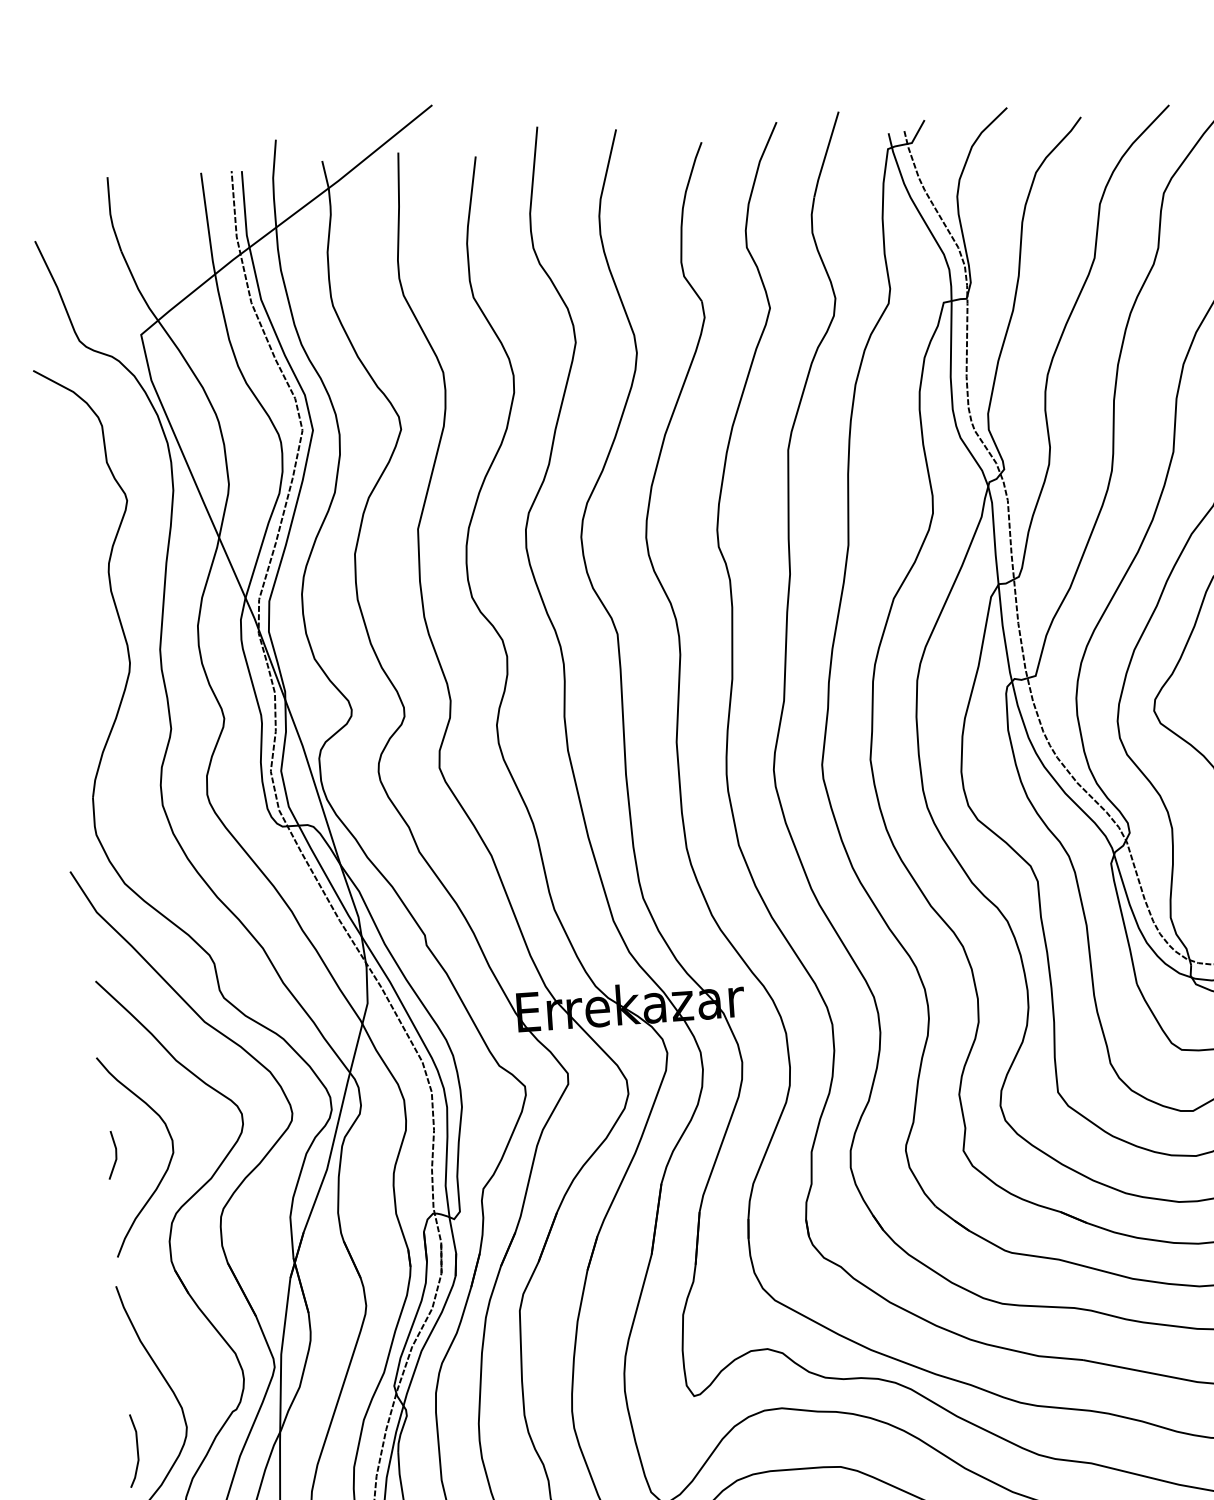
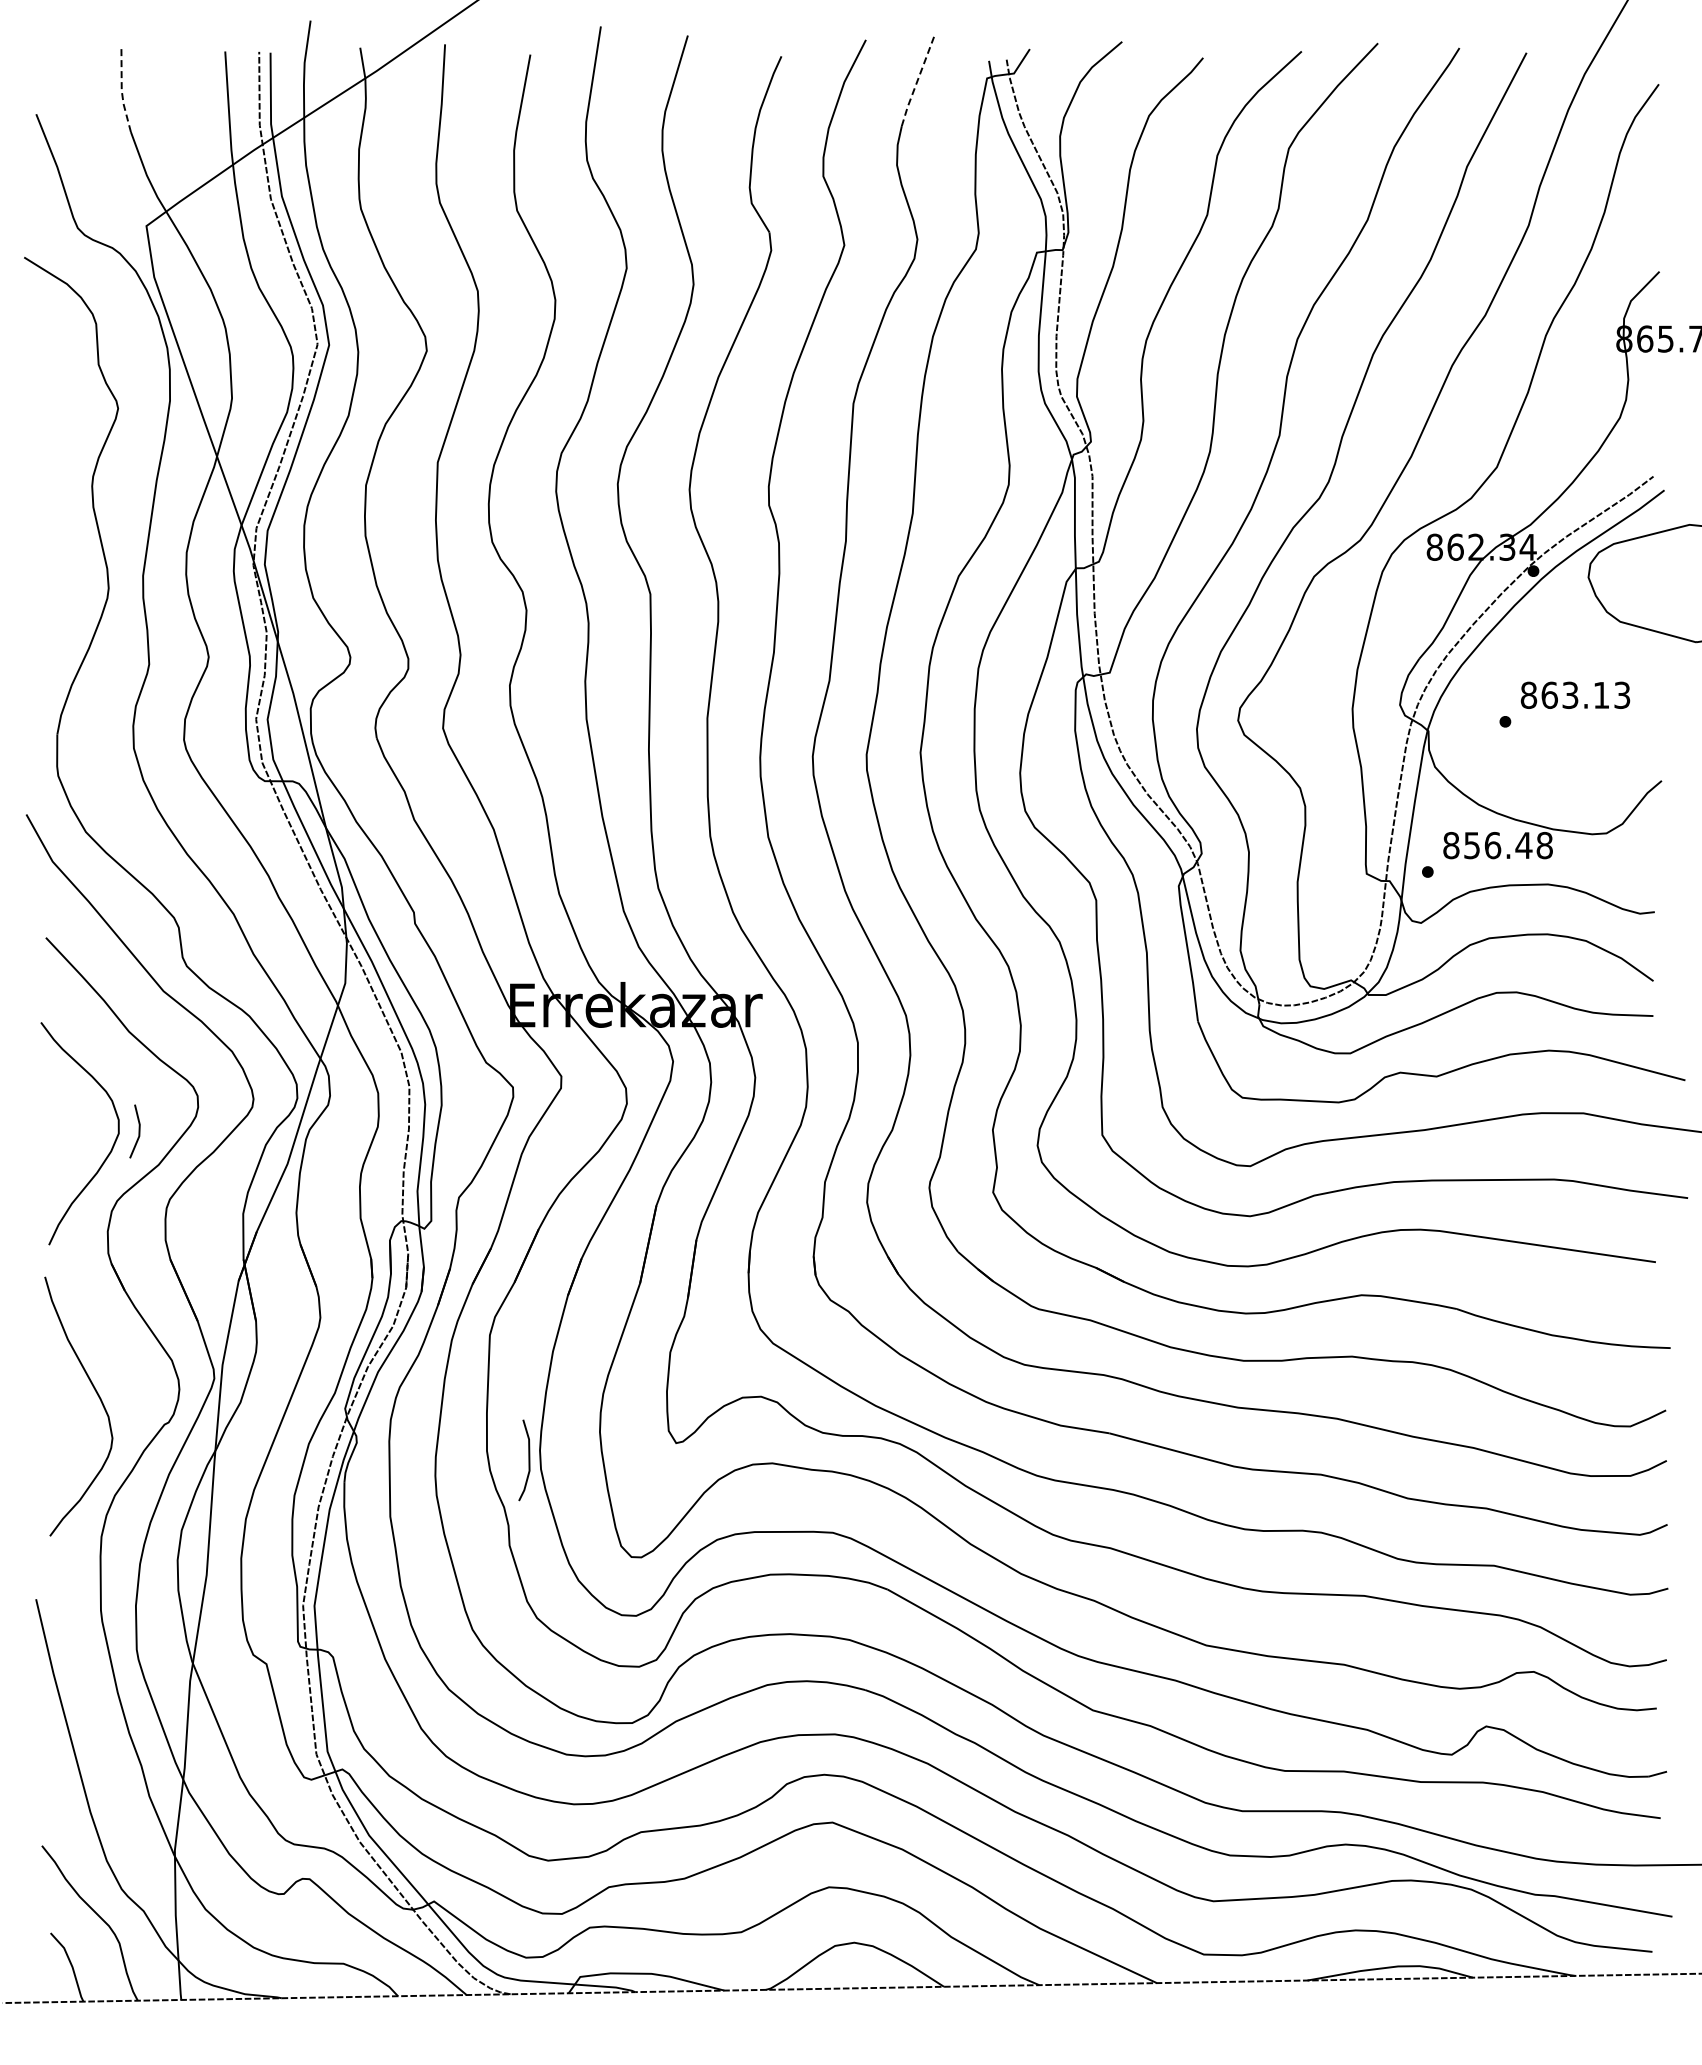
line: (826, 154) -> (918, 79), solid -> dashed
line: (110, 215) -> (121, 91), solid -> dashed
line: (115, 1154) -> (138, 1131), moved
line: (136, 1450) -> (528, 1460), moved

